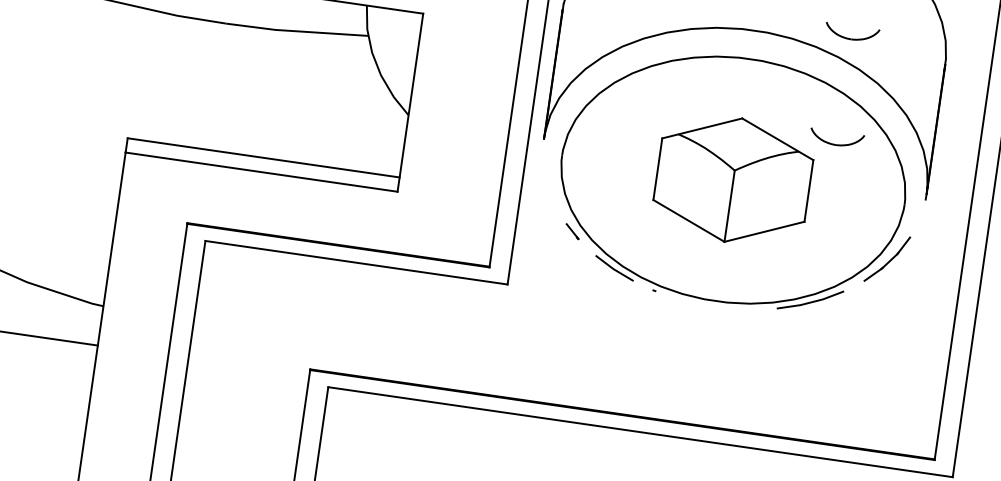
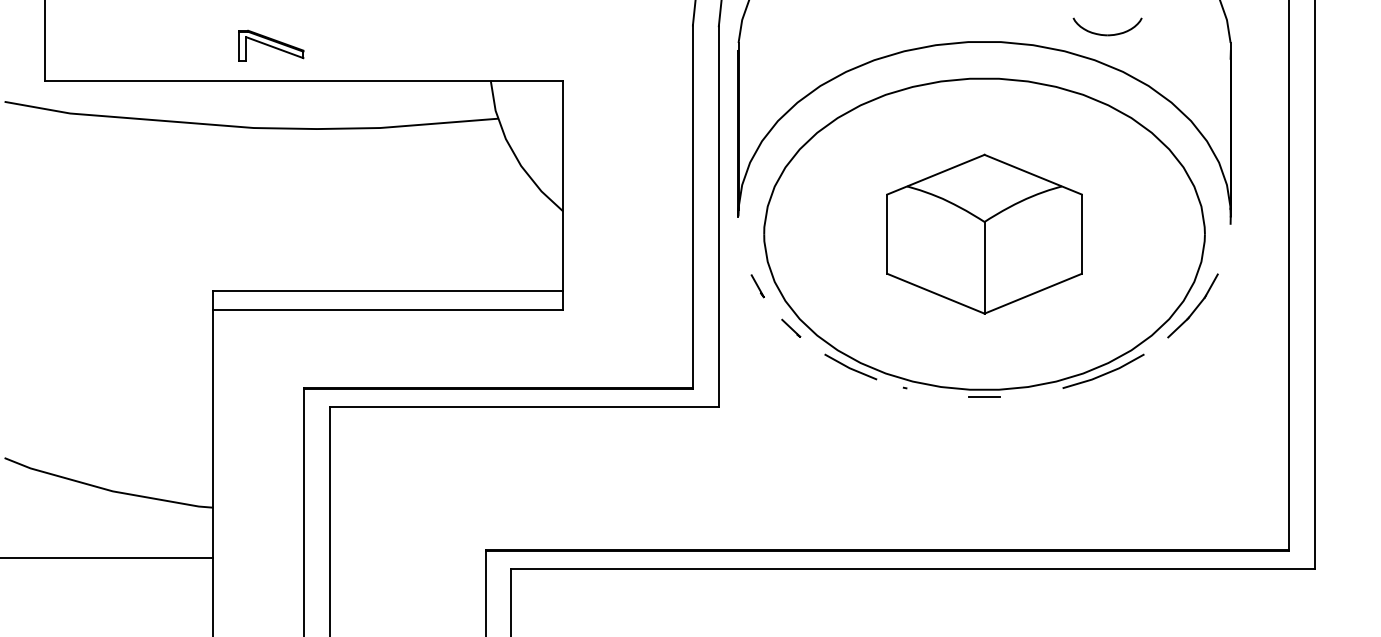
part: (836, 144) -> (1107, 170), removed
line: (551, 195) -> (757, 286), added
line: (715, 306) -> (984, 397), added

